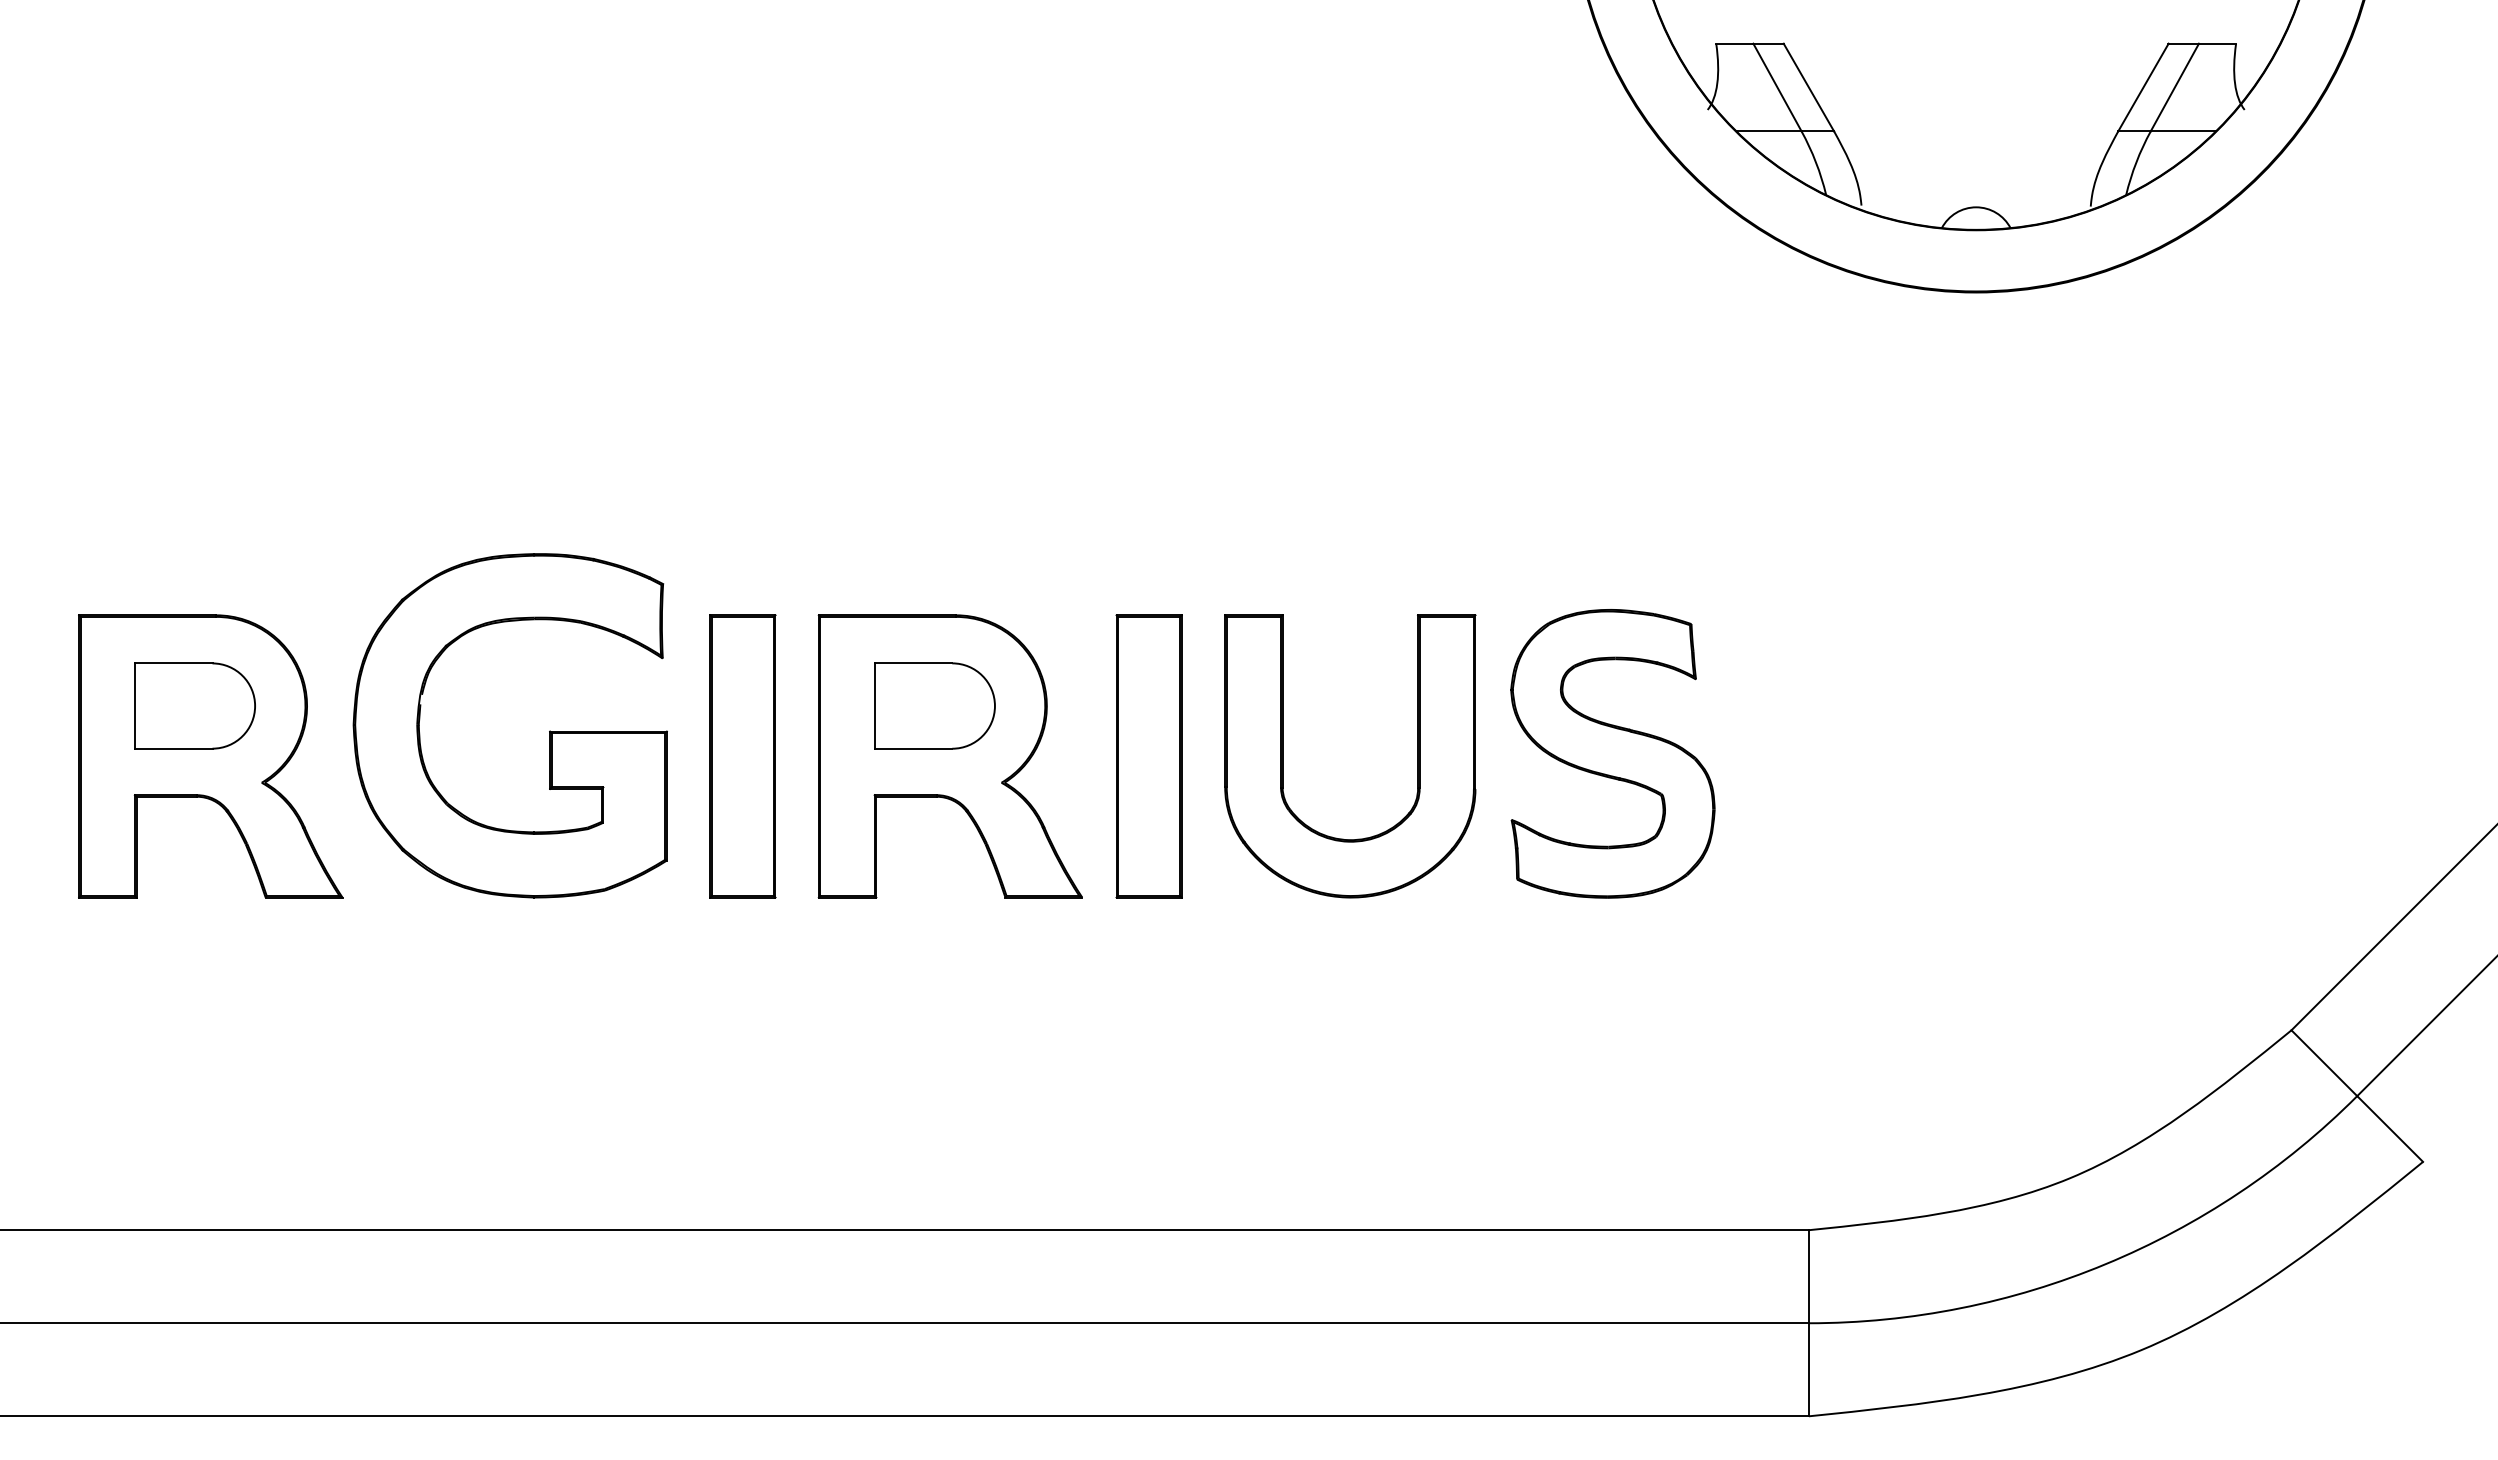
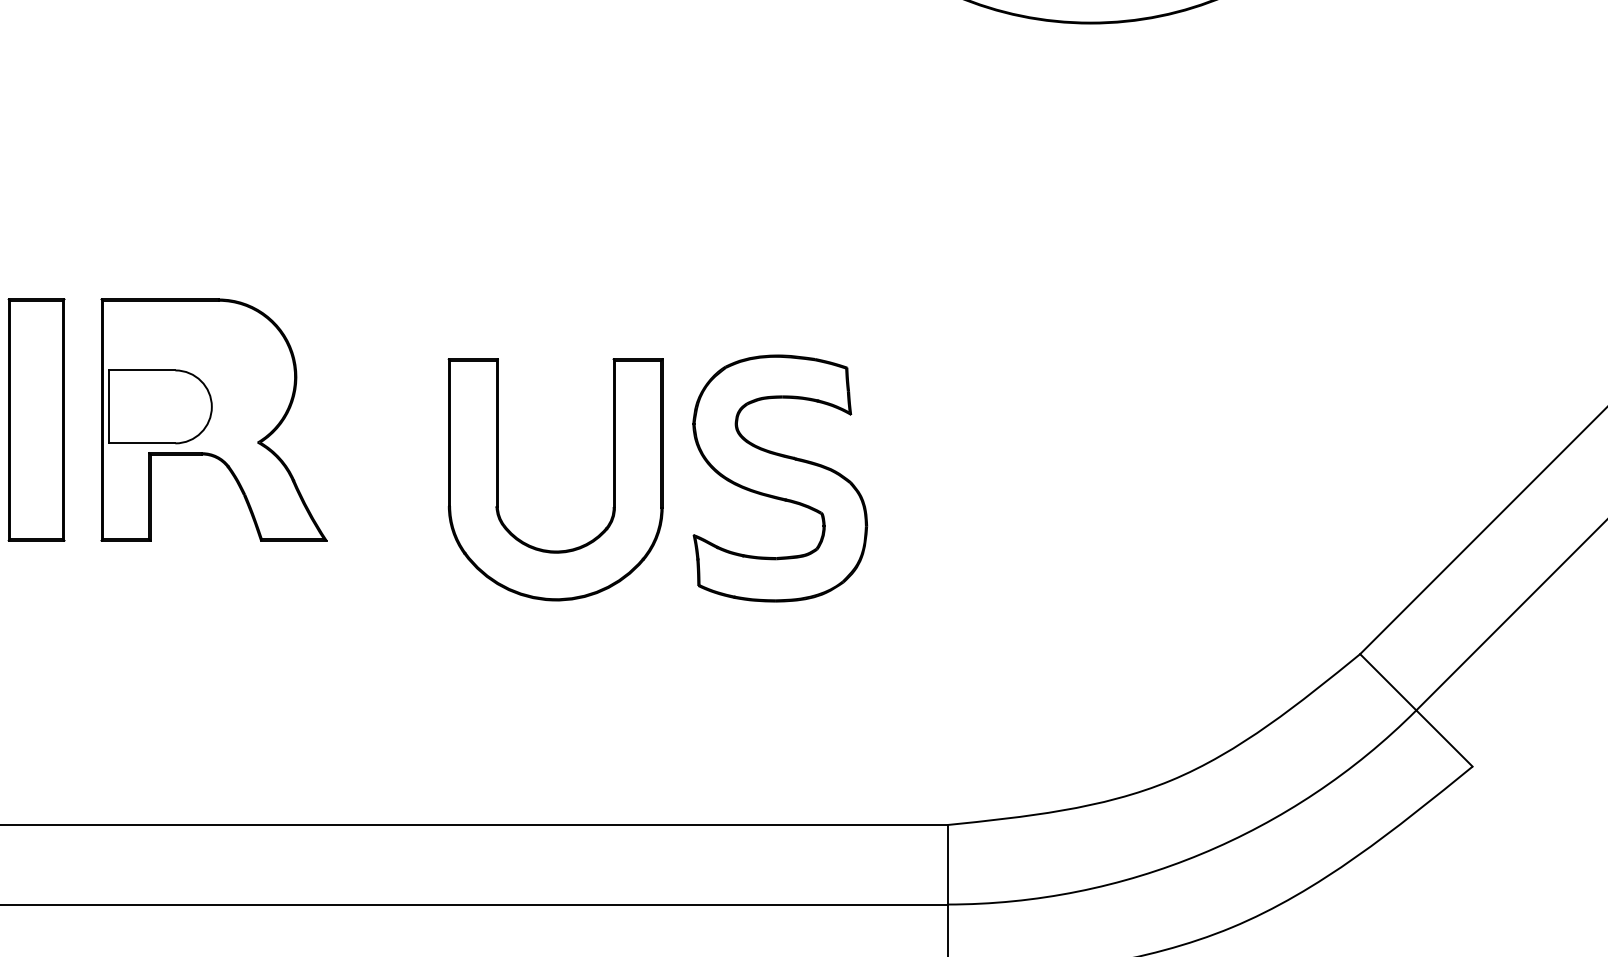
part: (934, 705) -> (160, 406), moved
part: (1612, 753) -> (779, 478), moved
part: (1148, 756) -> (383, 420), removed
part: (1283, 756) -> (498, 479), moved

